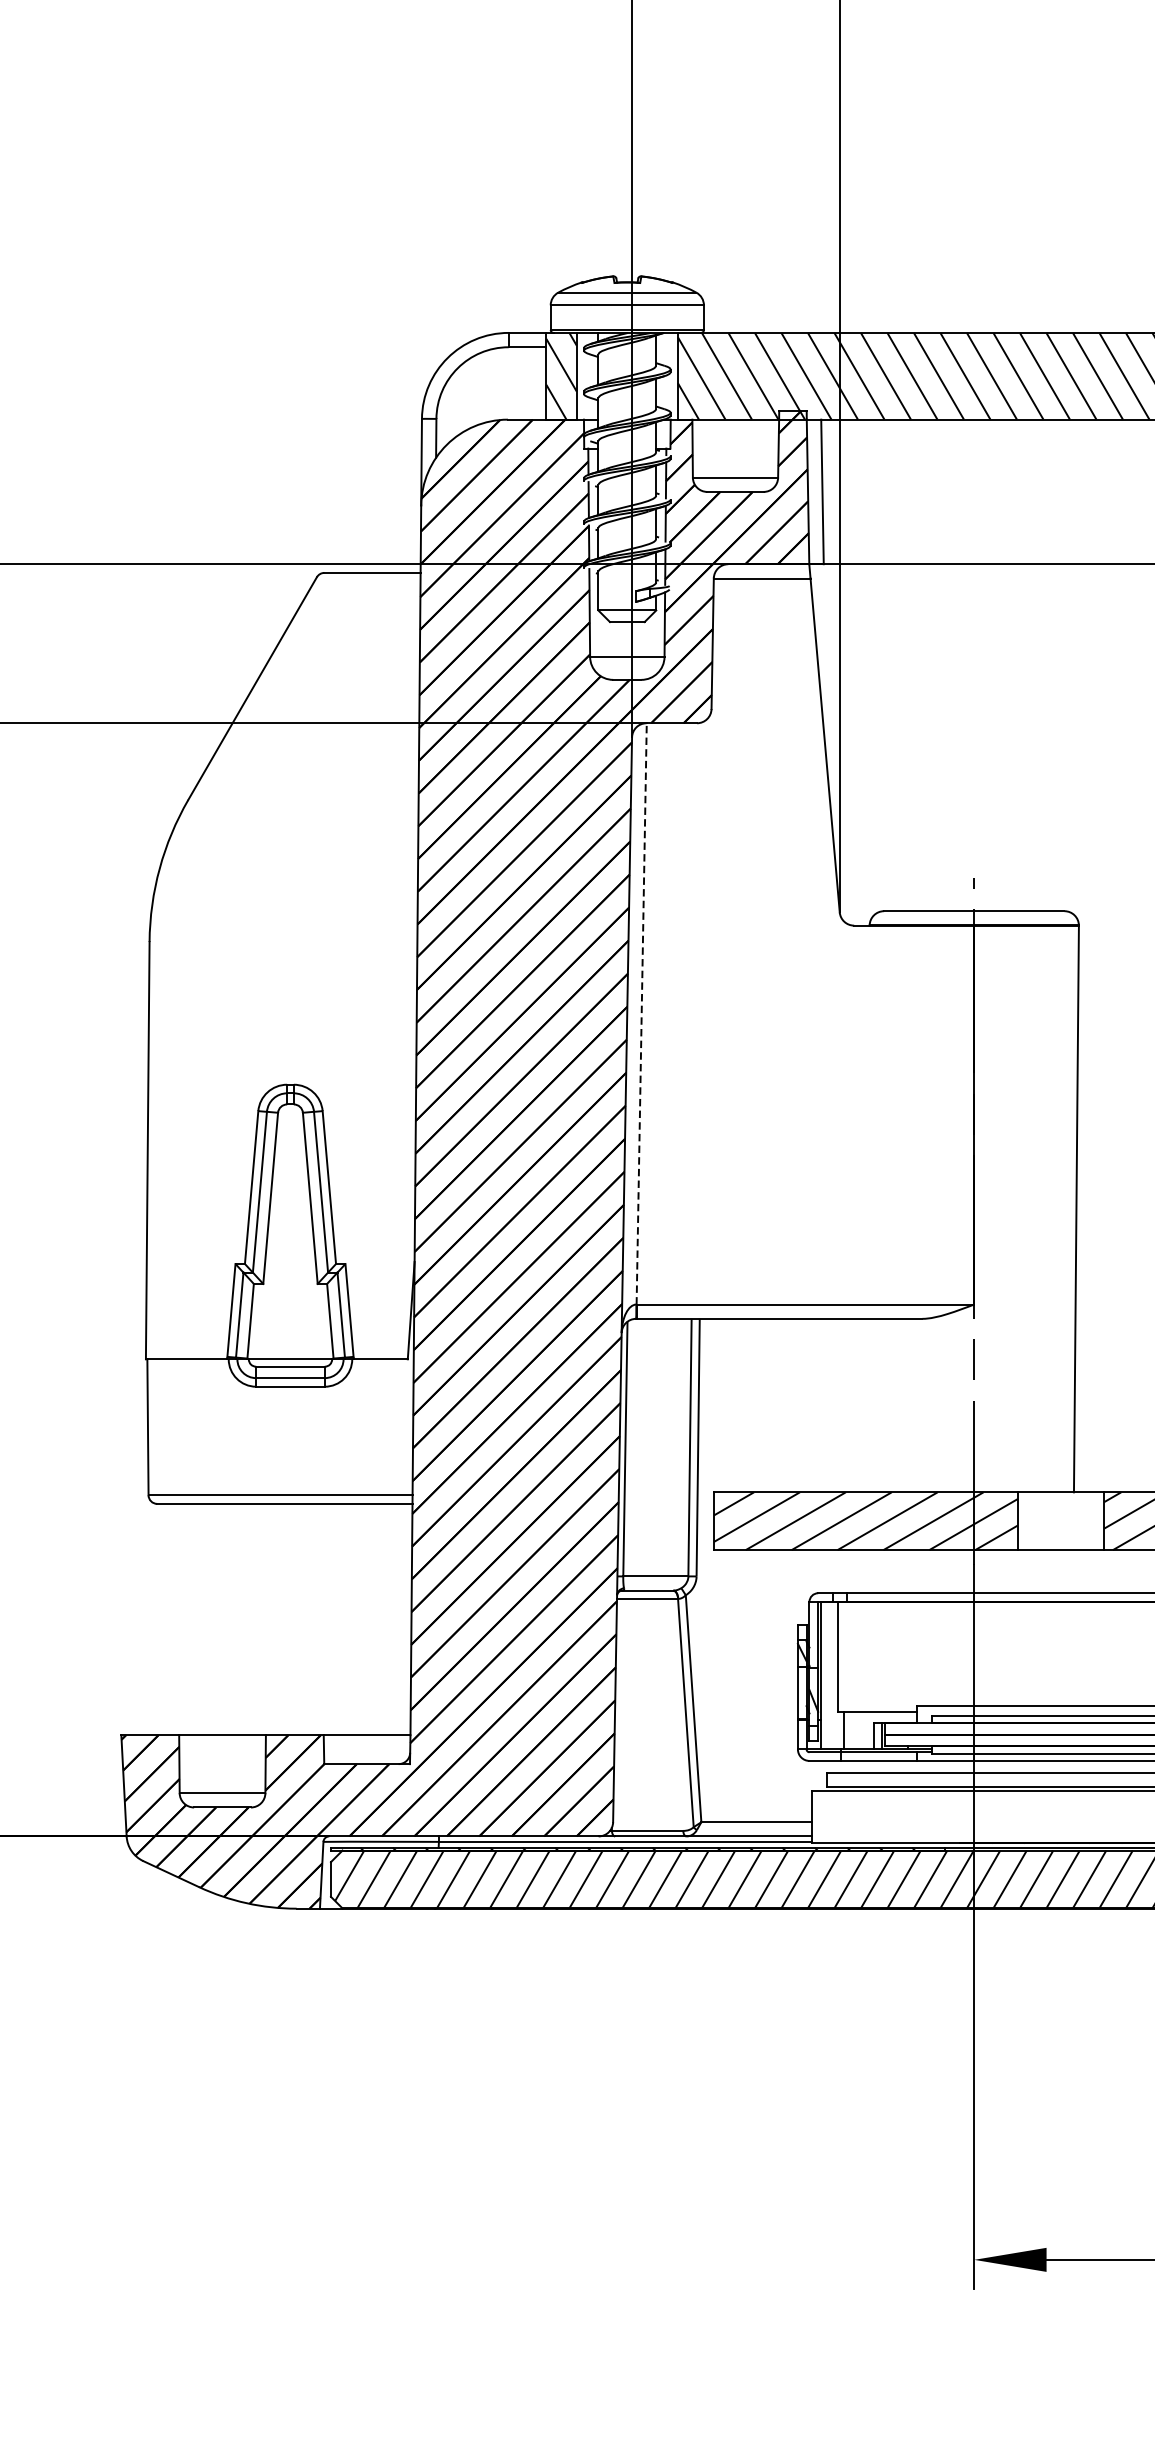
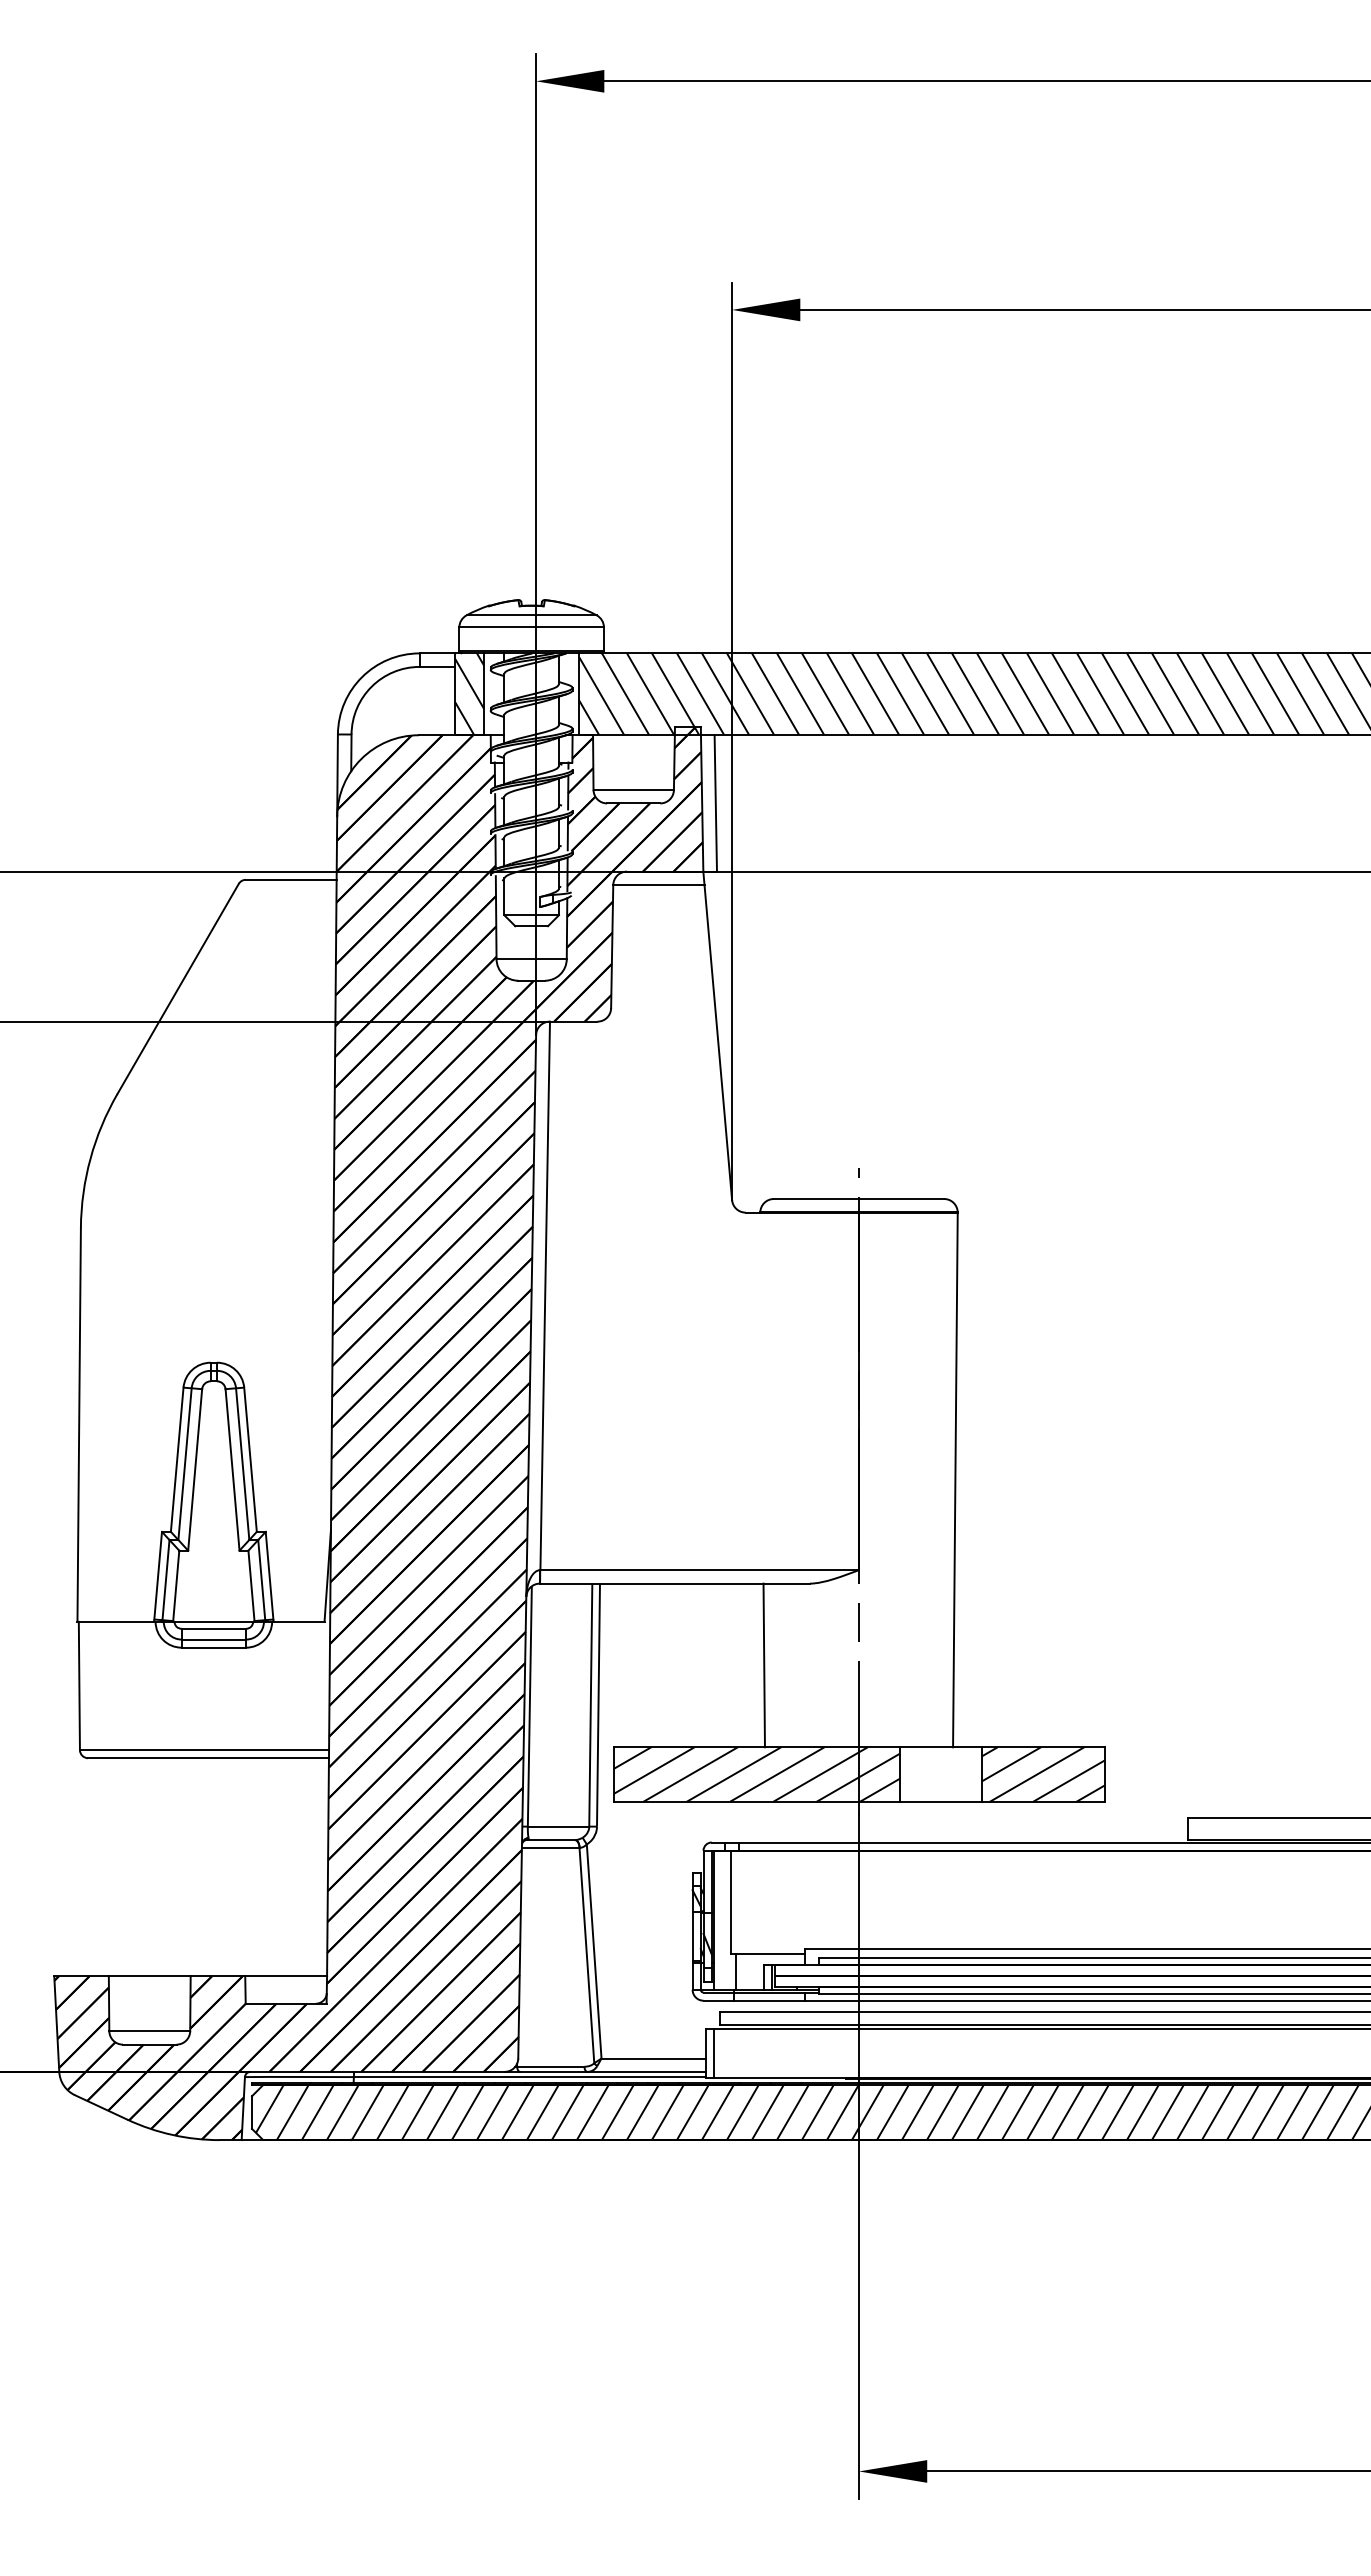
line: (641, 1013) -> (545, 1295), dashed -> solid
line: (873, 1405) -> (763, 1665), added
line: (821, 1816) -> (714, 2053), added

